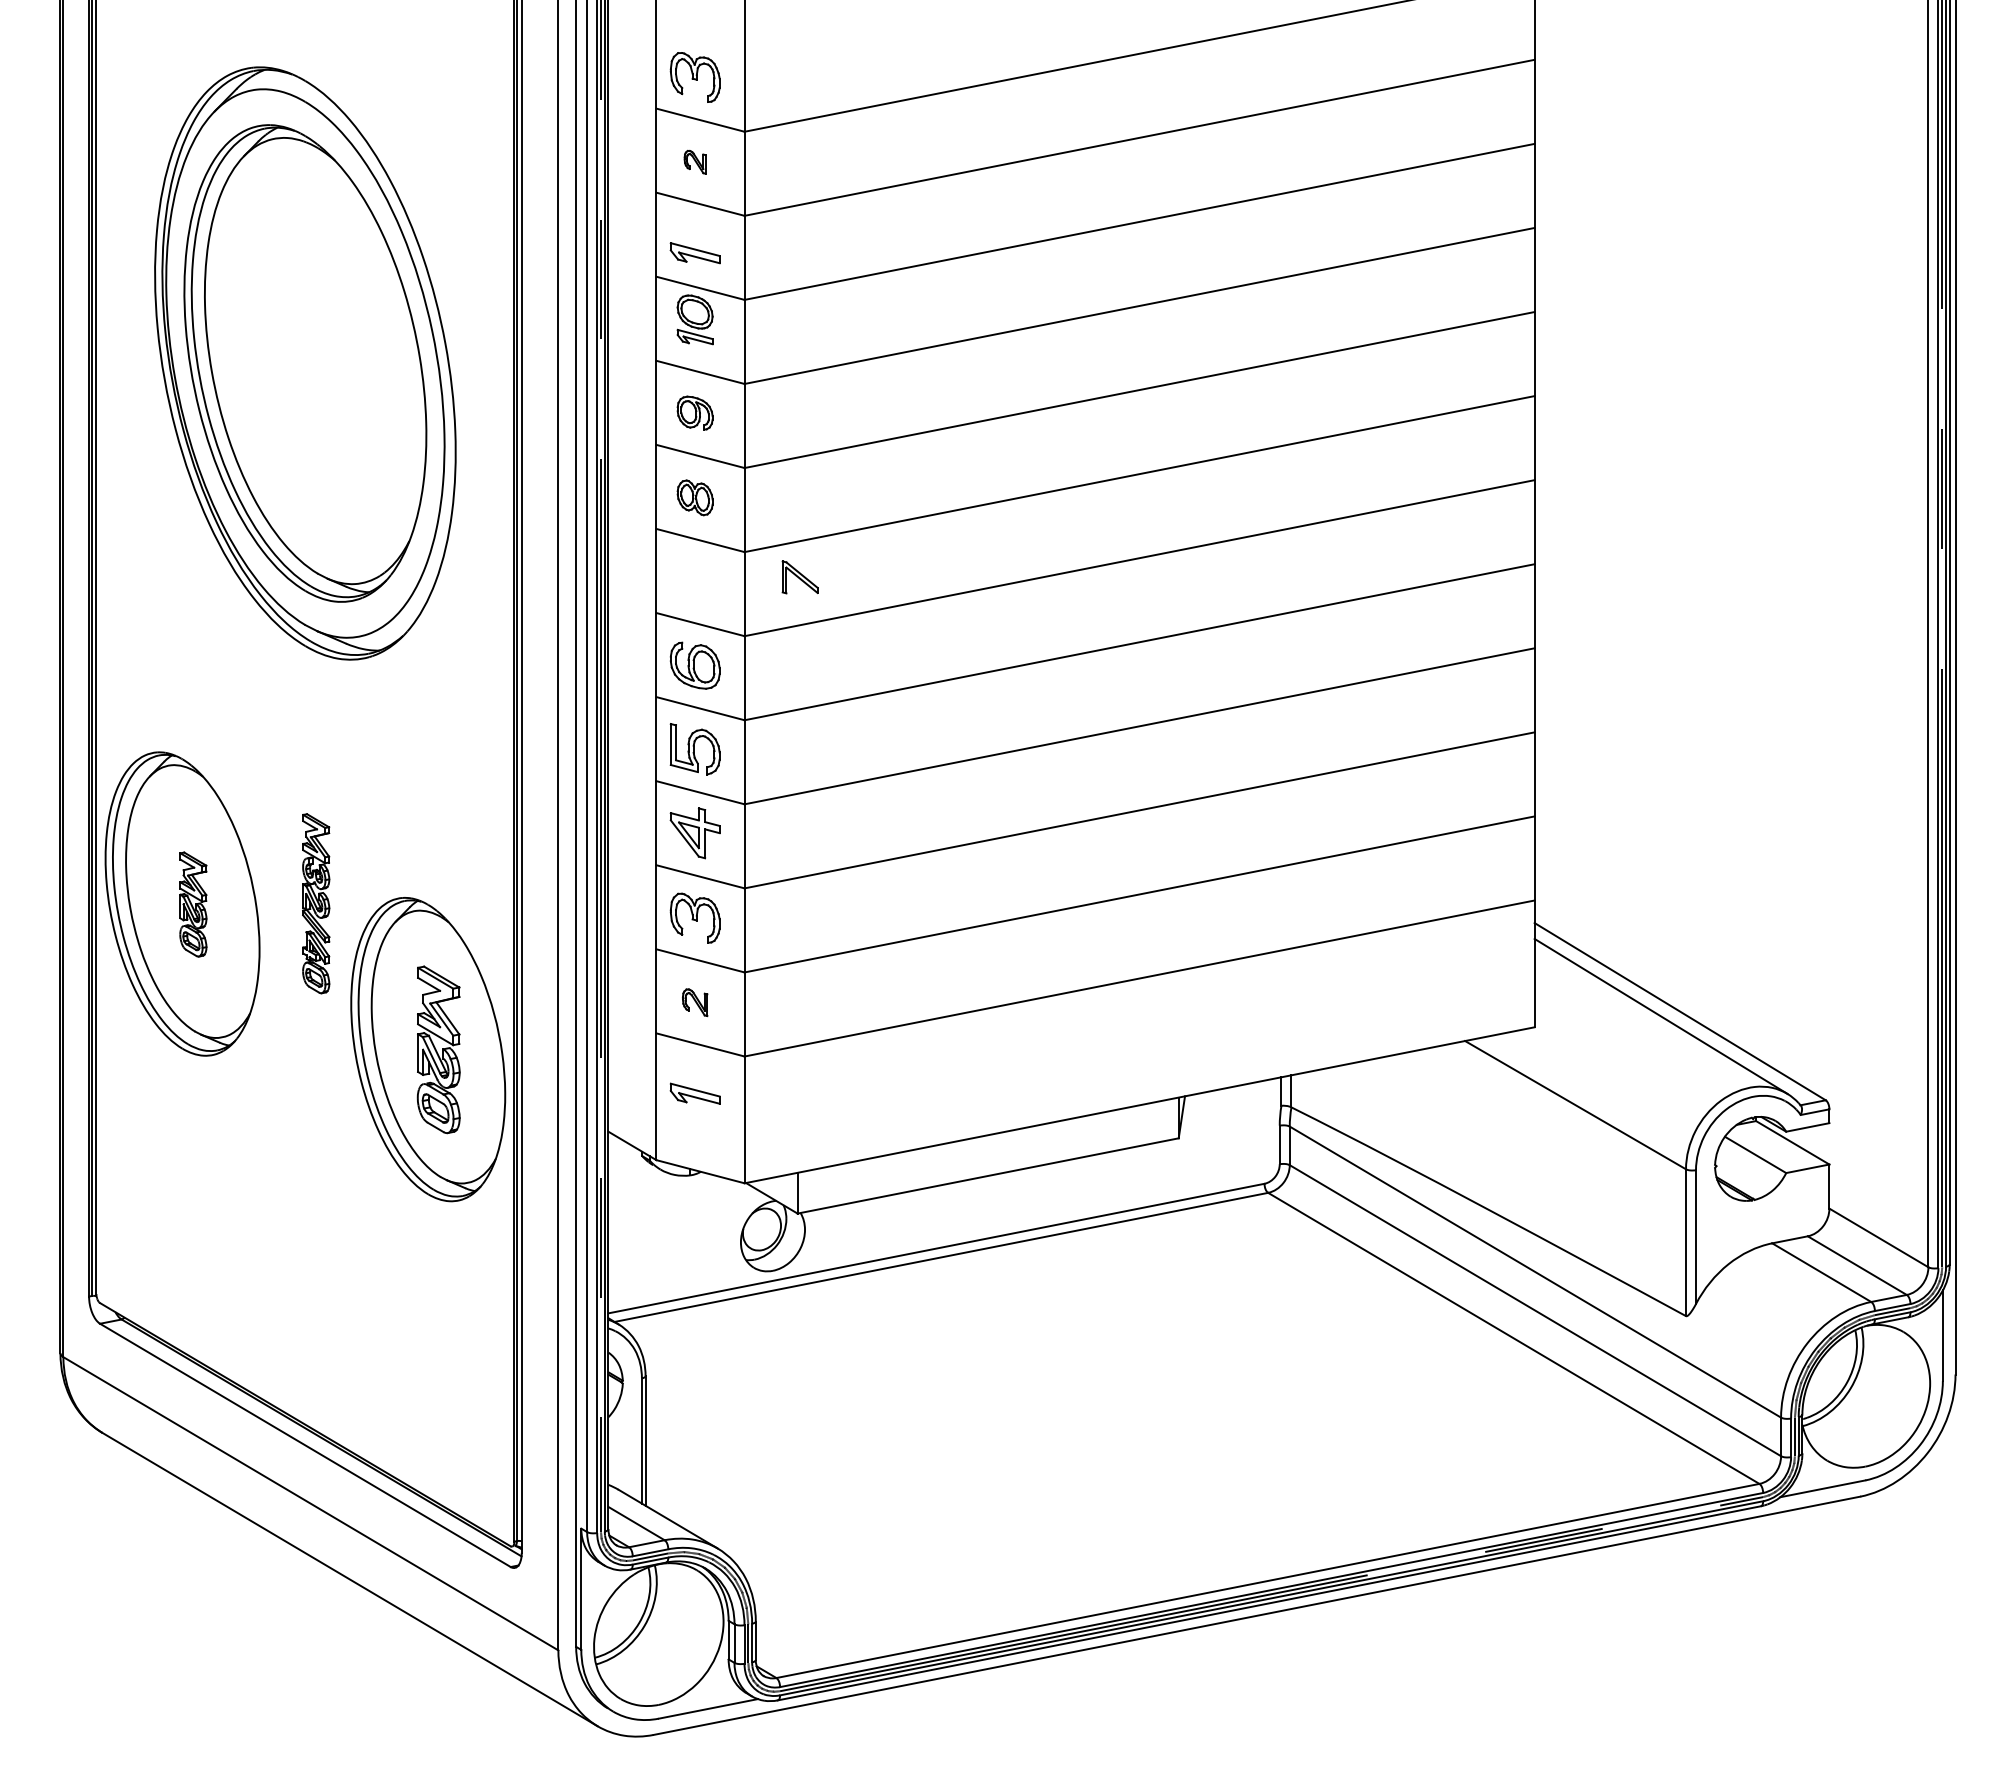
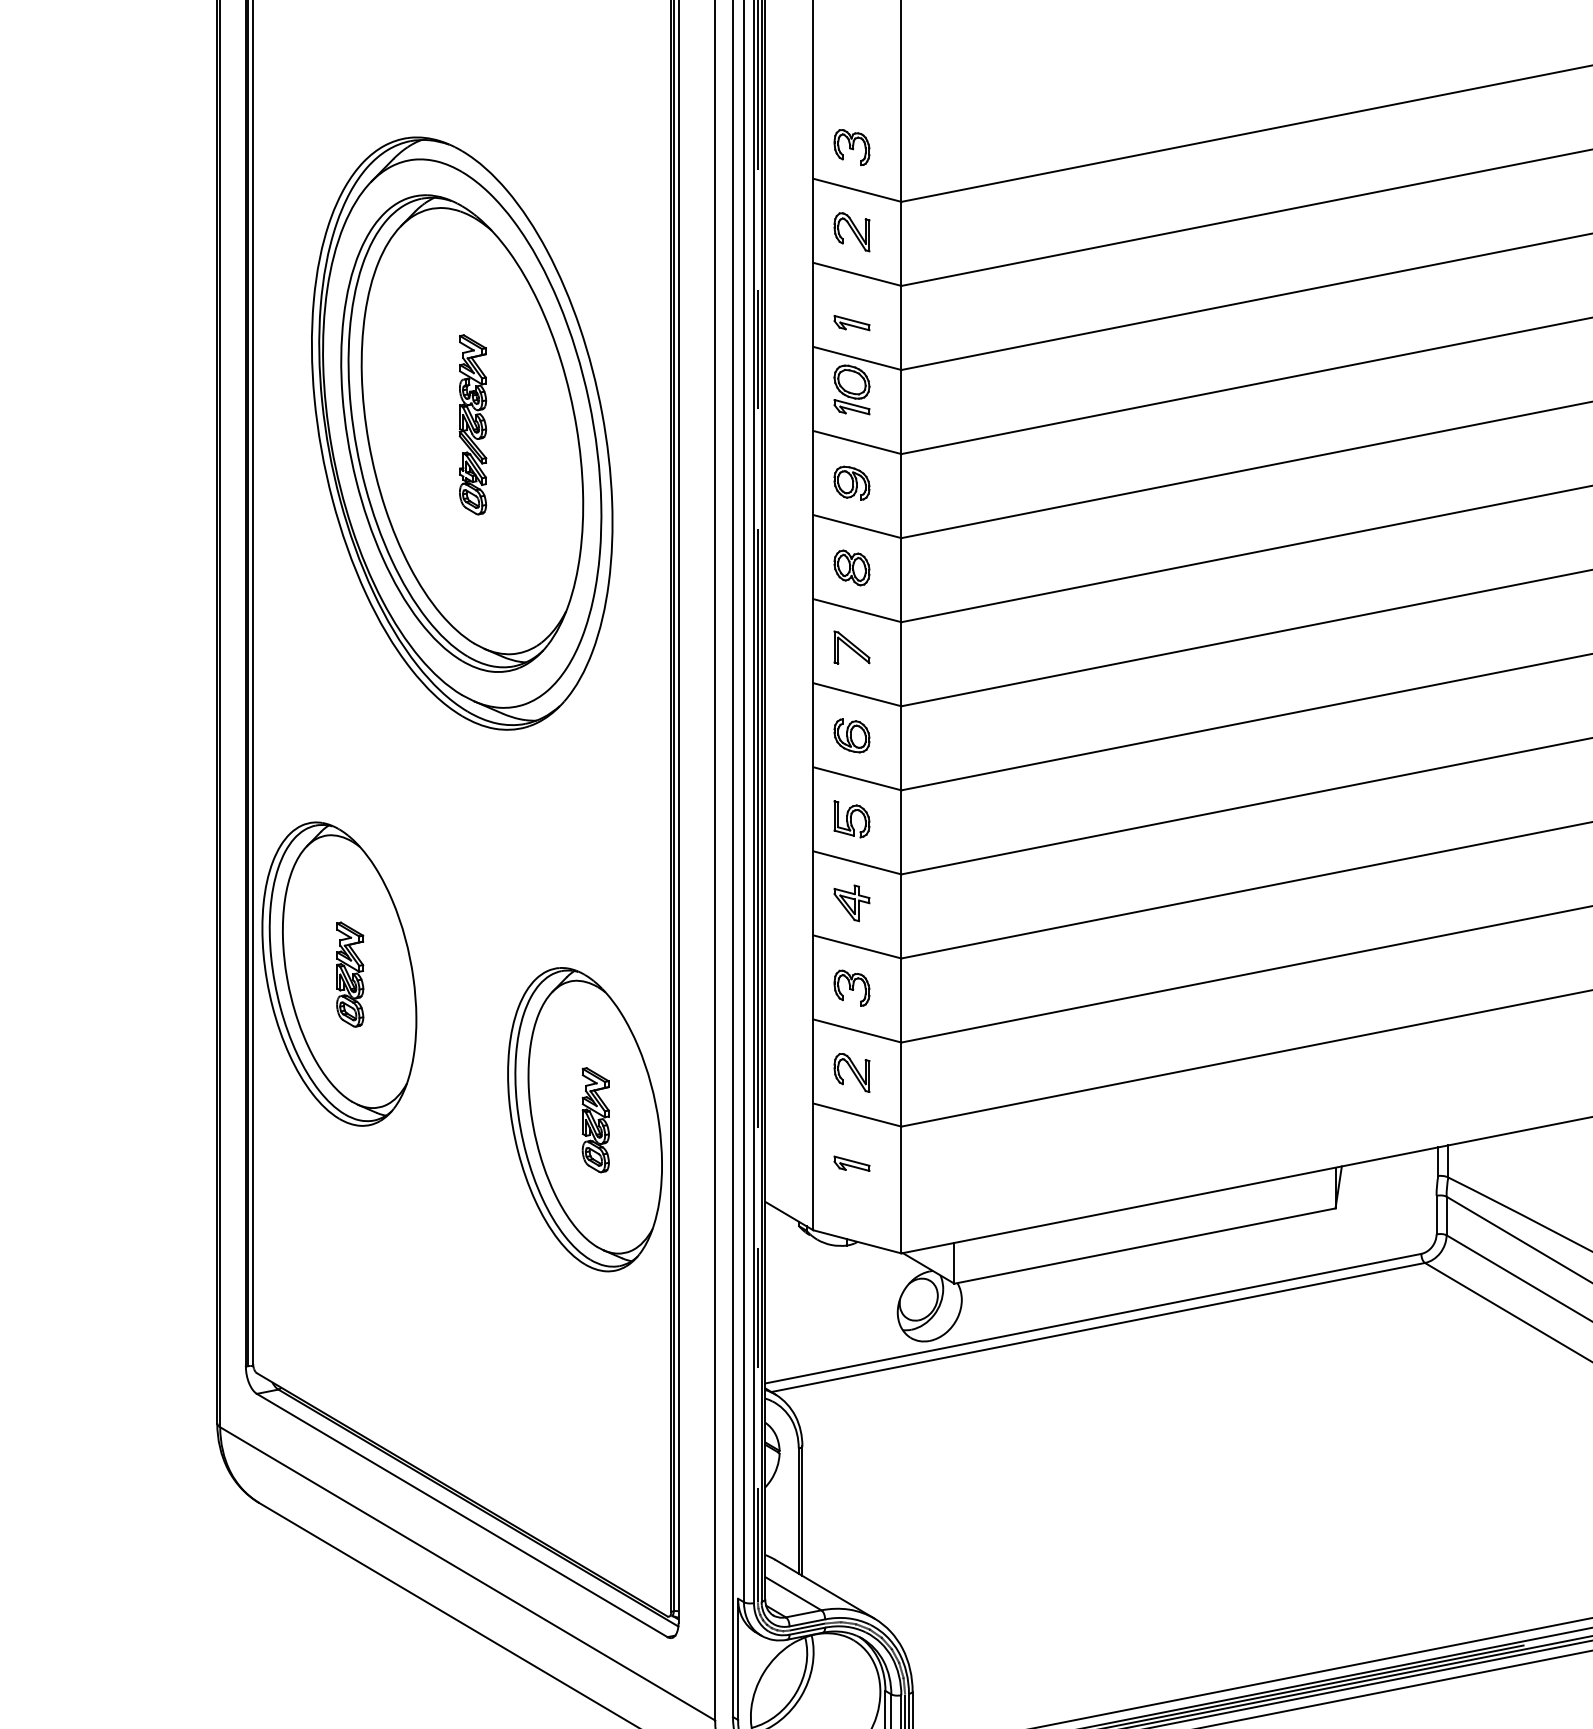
part: (694, 77) -> (851, 147), size x0.71
part: (694, 162) -> (851, 232), size x1.67
part: (694, 252) -> (851, 322), size x0.71
part: (799, 577) -> (851, 647), moved
part: (694, 665) -> (851, 735), size x0.71
part: (694, 749) -> (851, 819), size x0.71
part: (694, 832) -> (851, 902), size x0.71
part: (316, 903) -> (473, 424), moved
part: (694, 917) -> (851, 987), size x0.71
part: (694, 1002) -> (851, 1072), size x1.43
part: (439, 1050) -> (596, 1120), size x0.62
part: (694, 1093) -> (851, 1163), size x0.71

